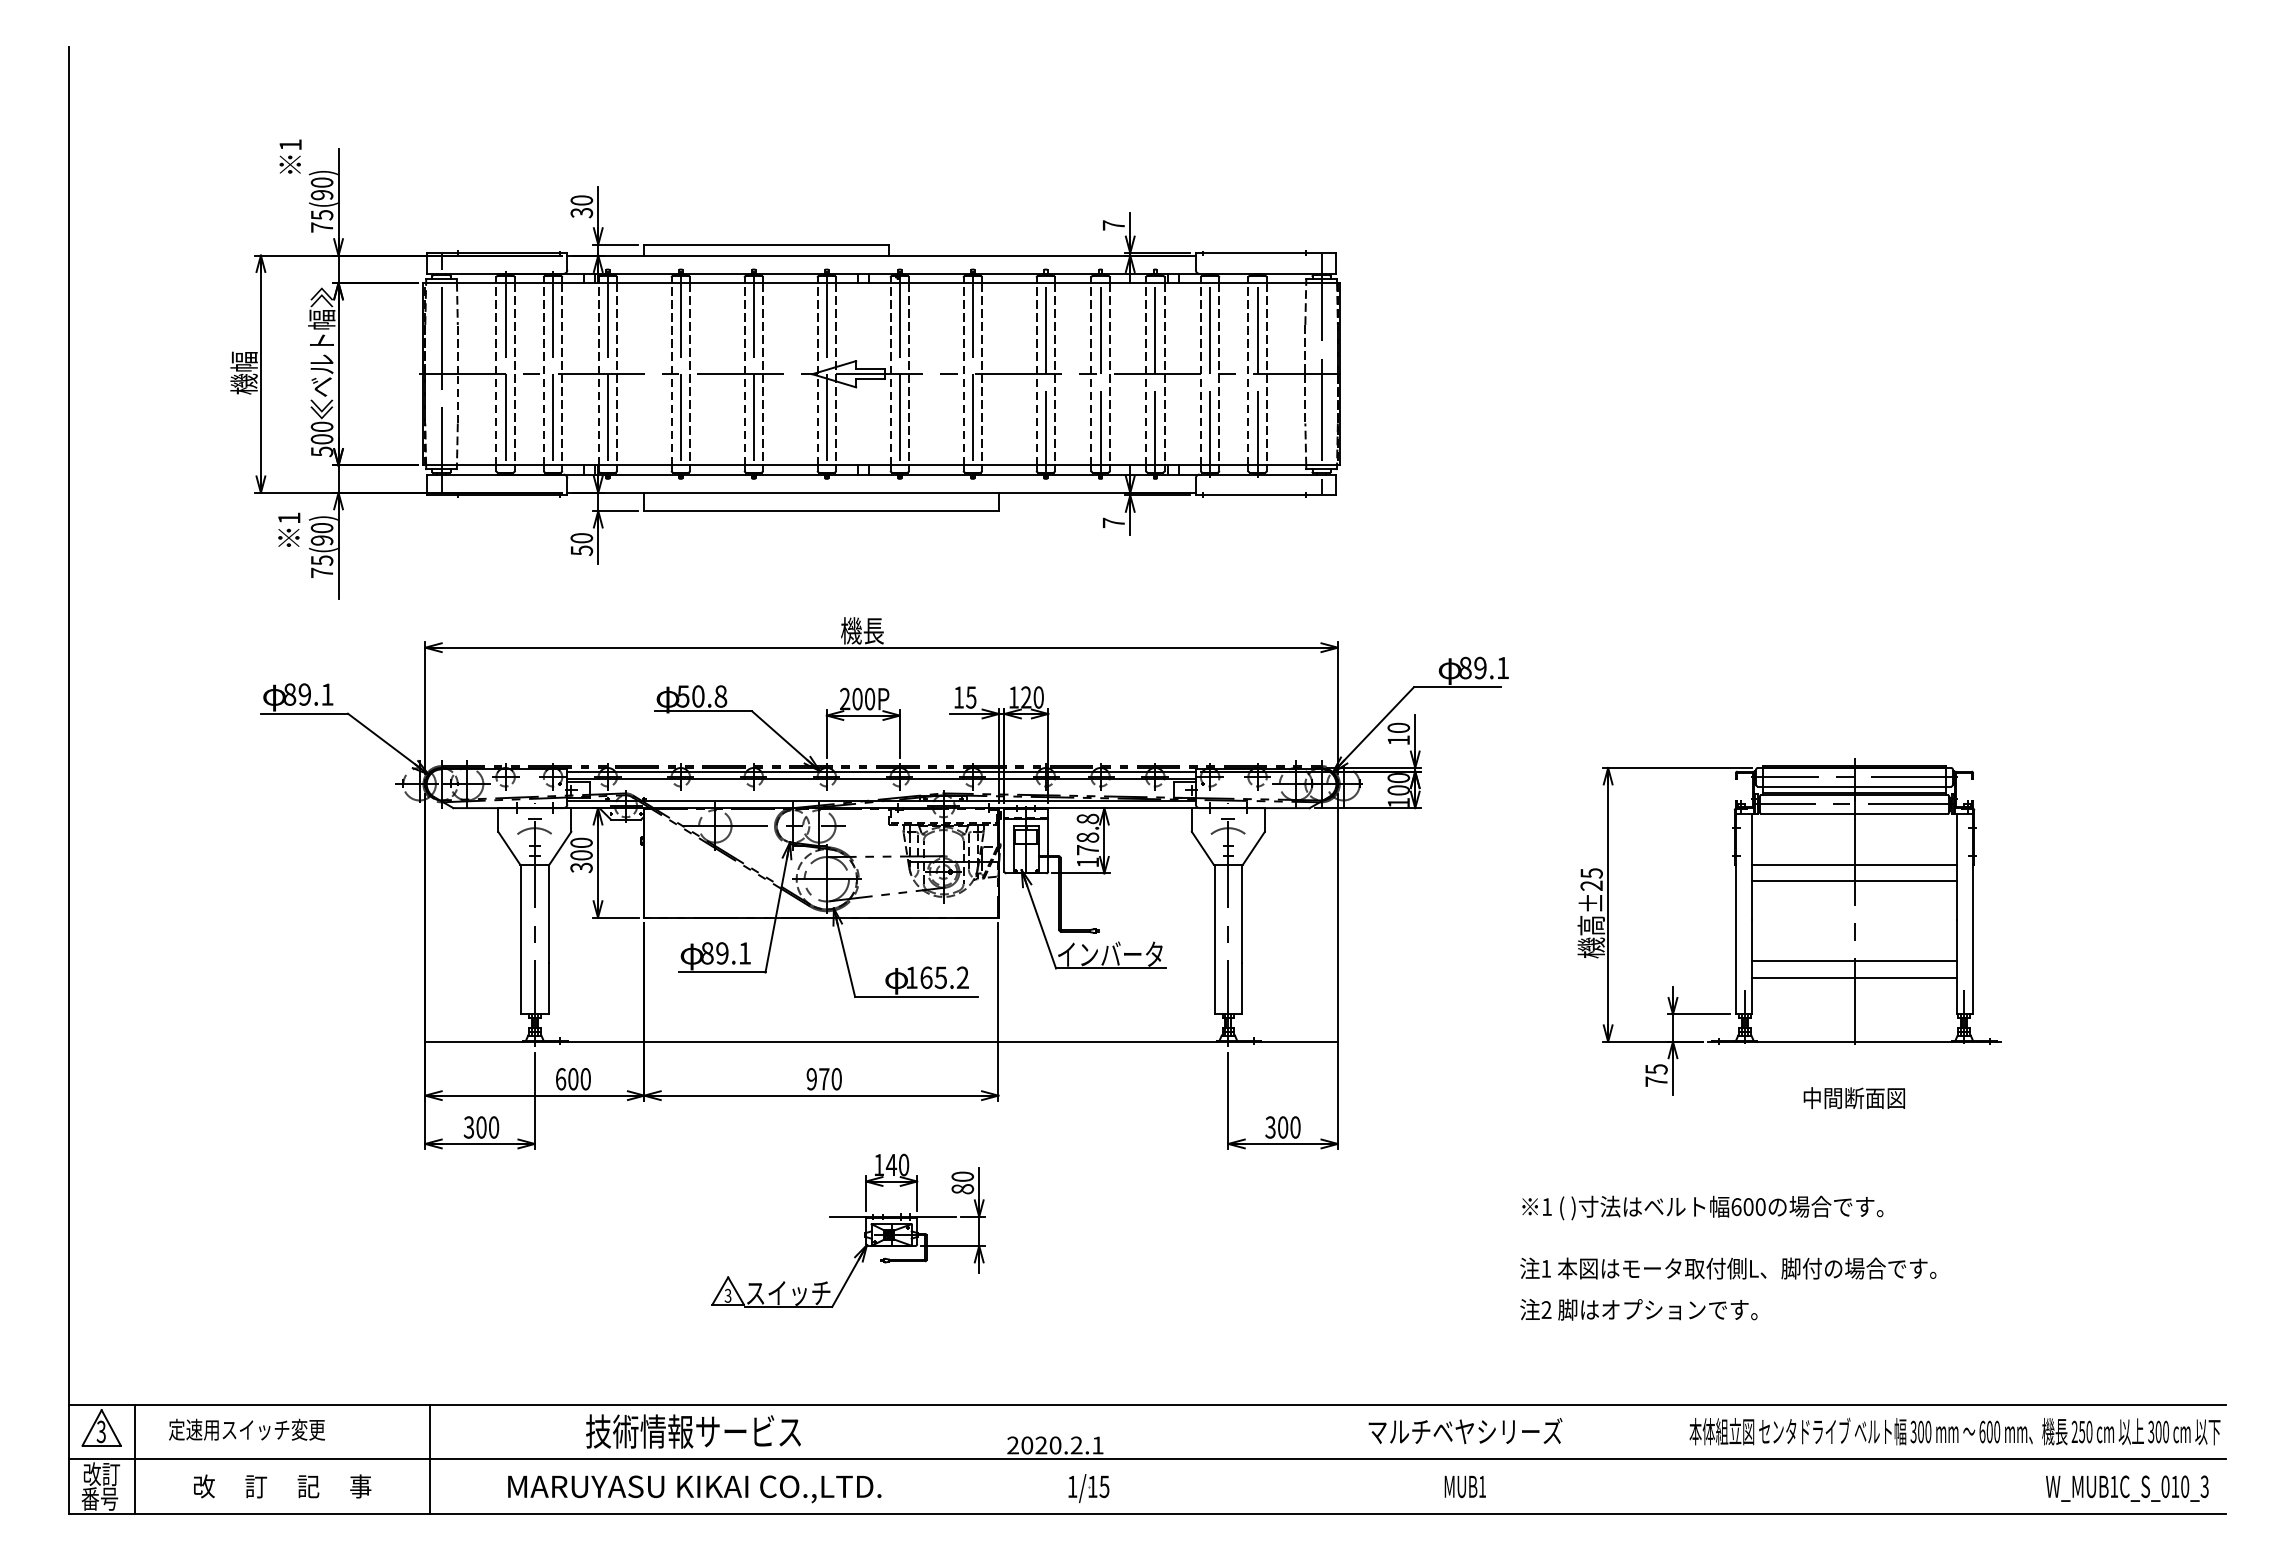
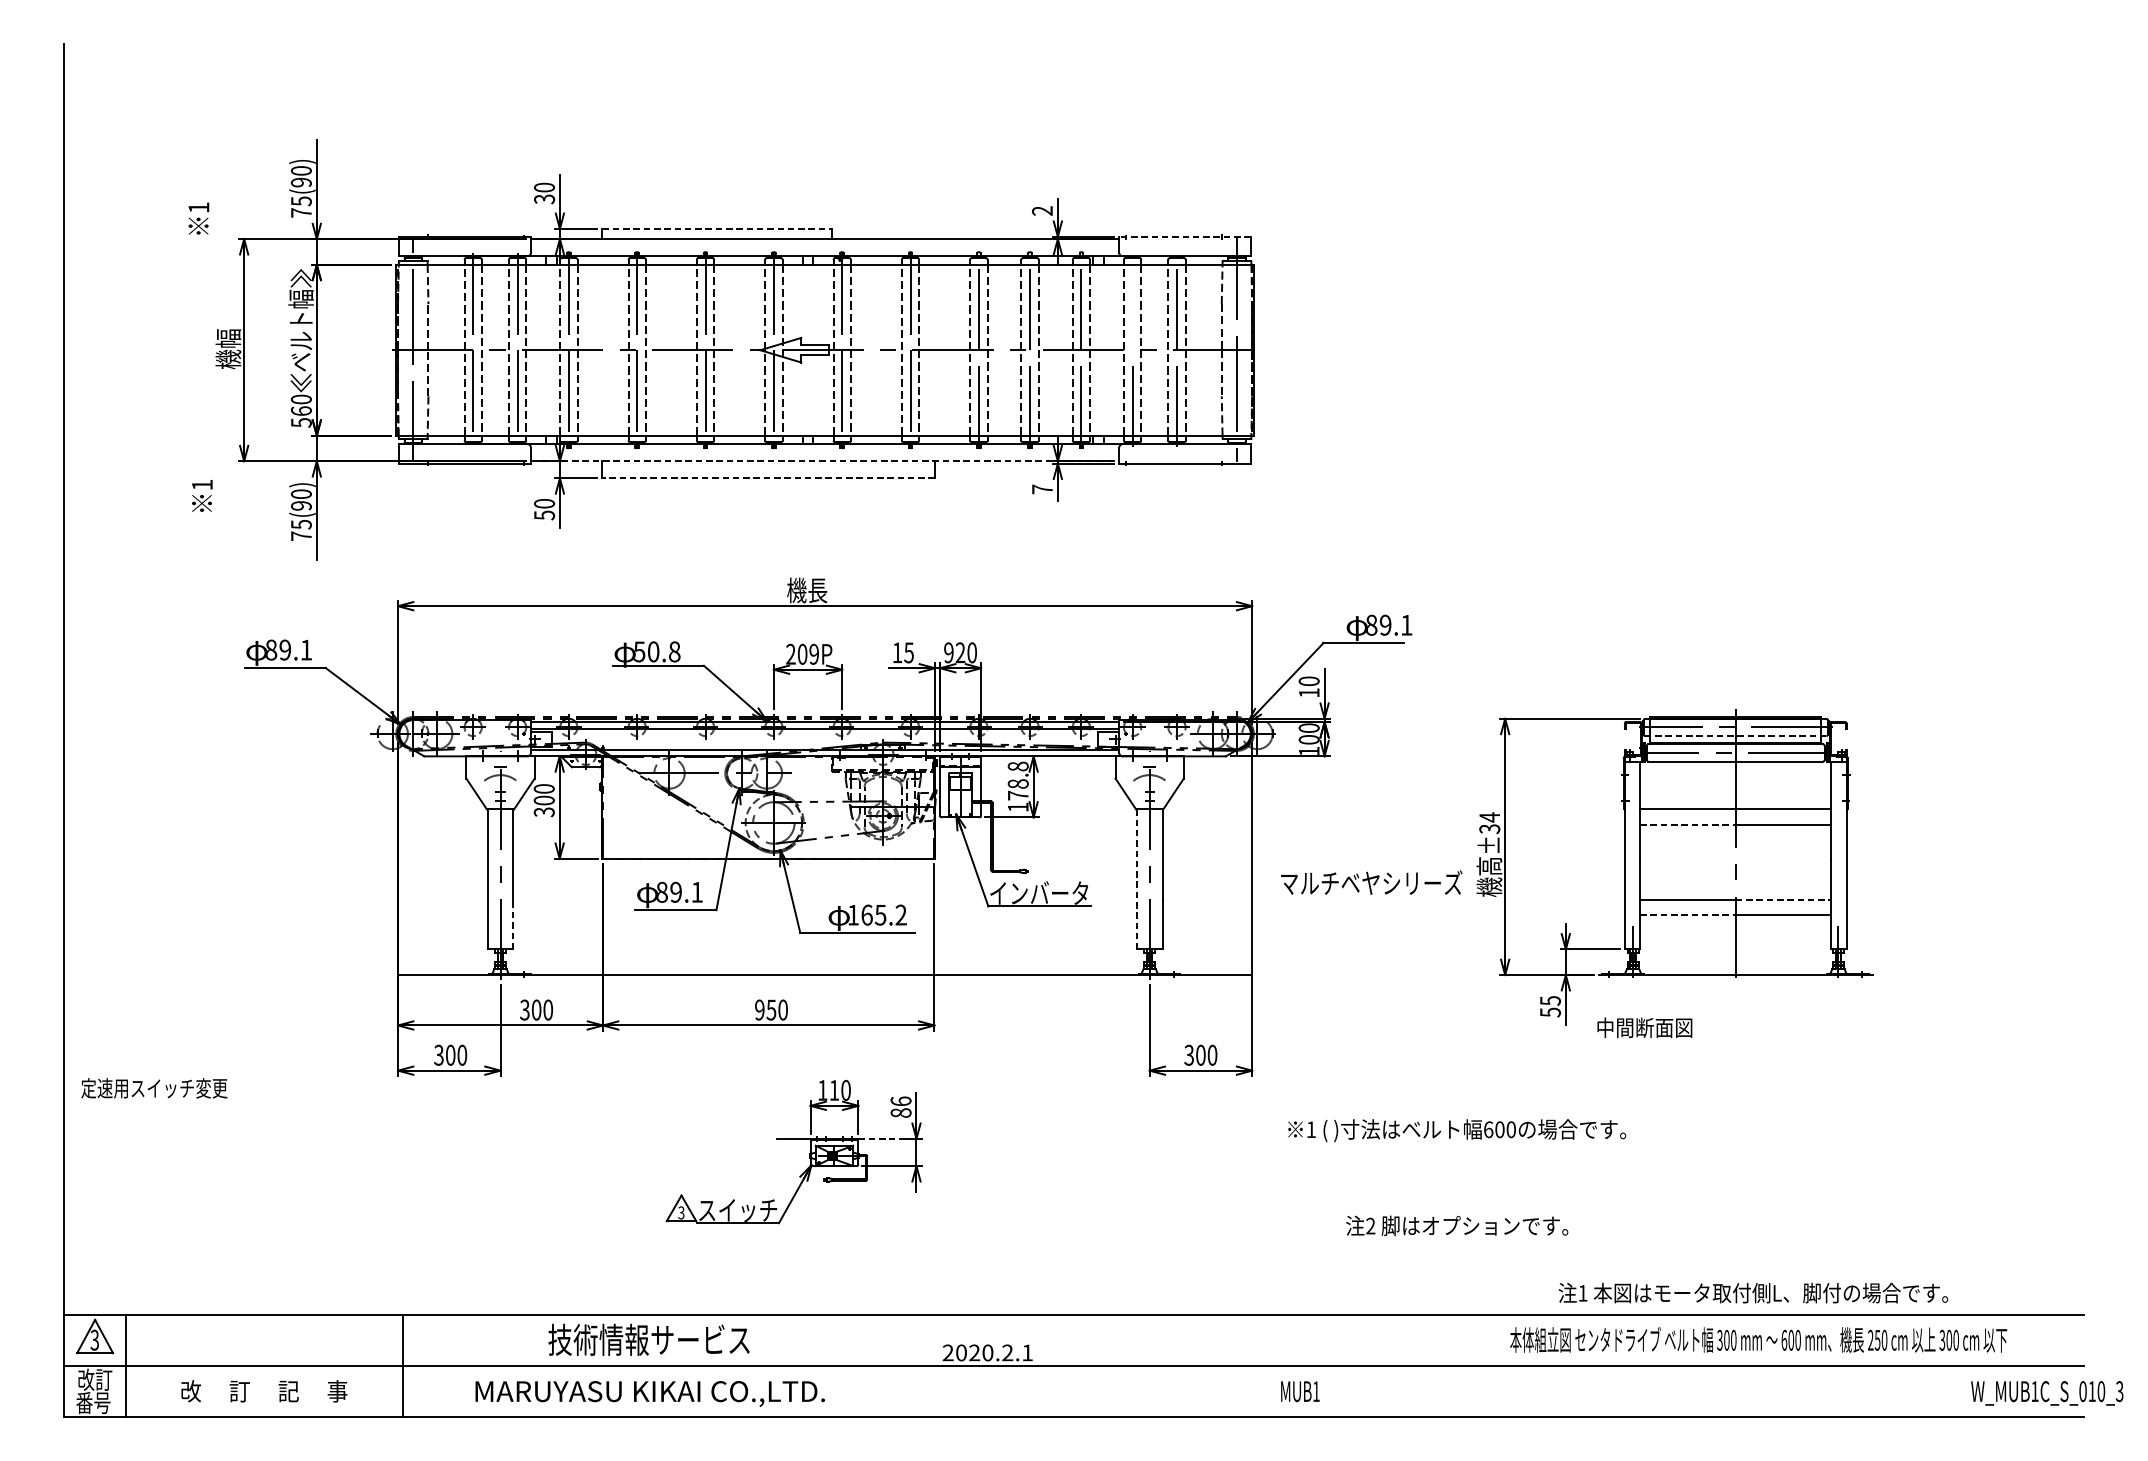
text: (290, 156) -> (198, 218), moved
text: (1113, 225) -> (1042, 211), 7 -> 2
line: (766, 244) -> (717, 228), solid -> dashed
line: (1265, 253) -> (1184, 237), solid -> dashed
line: (1210, 322) -> (1132, 301), removed
text: (321, 439) -> (300, 411), 500 -> 560
line: (882, 492) -> (825, 460), solid -> dashed
line: (821, 511) -> (768, 478), solid -> dashed
text: (289, 529) -> (202, 495), moved
text: (1013, 697) -> (948, 652), 120 -> 920
text: (869, 699) -> (813, 654), 200P -> 209P
line: (1854, 786) -> (1735, 736), solid -> dashed
text: (1591, 879) -> (1489, 823), ±25 -> ±34
line: (1803, 881) -> (1688, 825), solid -> dashed
line: (1214, 939) -> (1136, 879), solid -> dashed
line: (1906, 961) -> (1784, 899), solid -> dashed
line: (1803, 977) -> (1688, 914), solid -> dashed
line: (548, 988) -> (513, 925), solid -> dashed
text: (560, 1079) -> (524, 1010), 600 -> 300
text: (824, 1079) -> (771, 1010), 970 -> 950
text: (1656, 1081) -> (1550, 1012), 75 -> 55
text: (1853, 1098) -> (1644, 1028), moved
text: (891, 1164) -> (834, 1089), 140 -> 110
text: (962, 1176) -> (900, 1101), 80 -> 86
text: (1702, 1207) -> (1456, 1130), moved
line: (937, 1216) -> (877, 1138), solid -> dashed
text: (1728, 1268) -> (1753, 1293), moved
text: (1638, 1309) -> (1456, 1225), moved
text: (246, 1429) -> (153, 1088), moved
text: (1465, 1430) -> (1371, 882), moved
text: (1954, 1431) -> (1758, 1339), moved
text: (1464, 1486) -> (1299, 1391), moved
part: (1088, 1488) -> (1018, 1393), removed
text: (2127, 1488) -> (2047, 1393), moved

